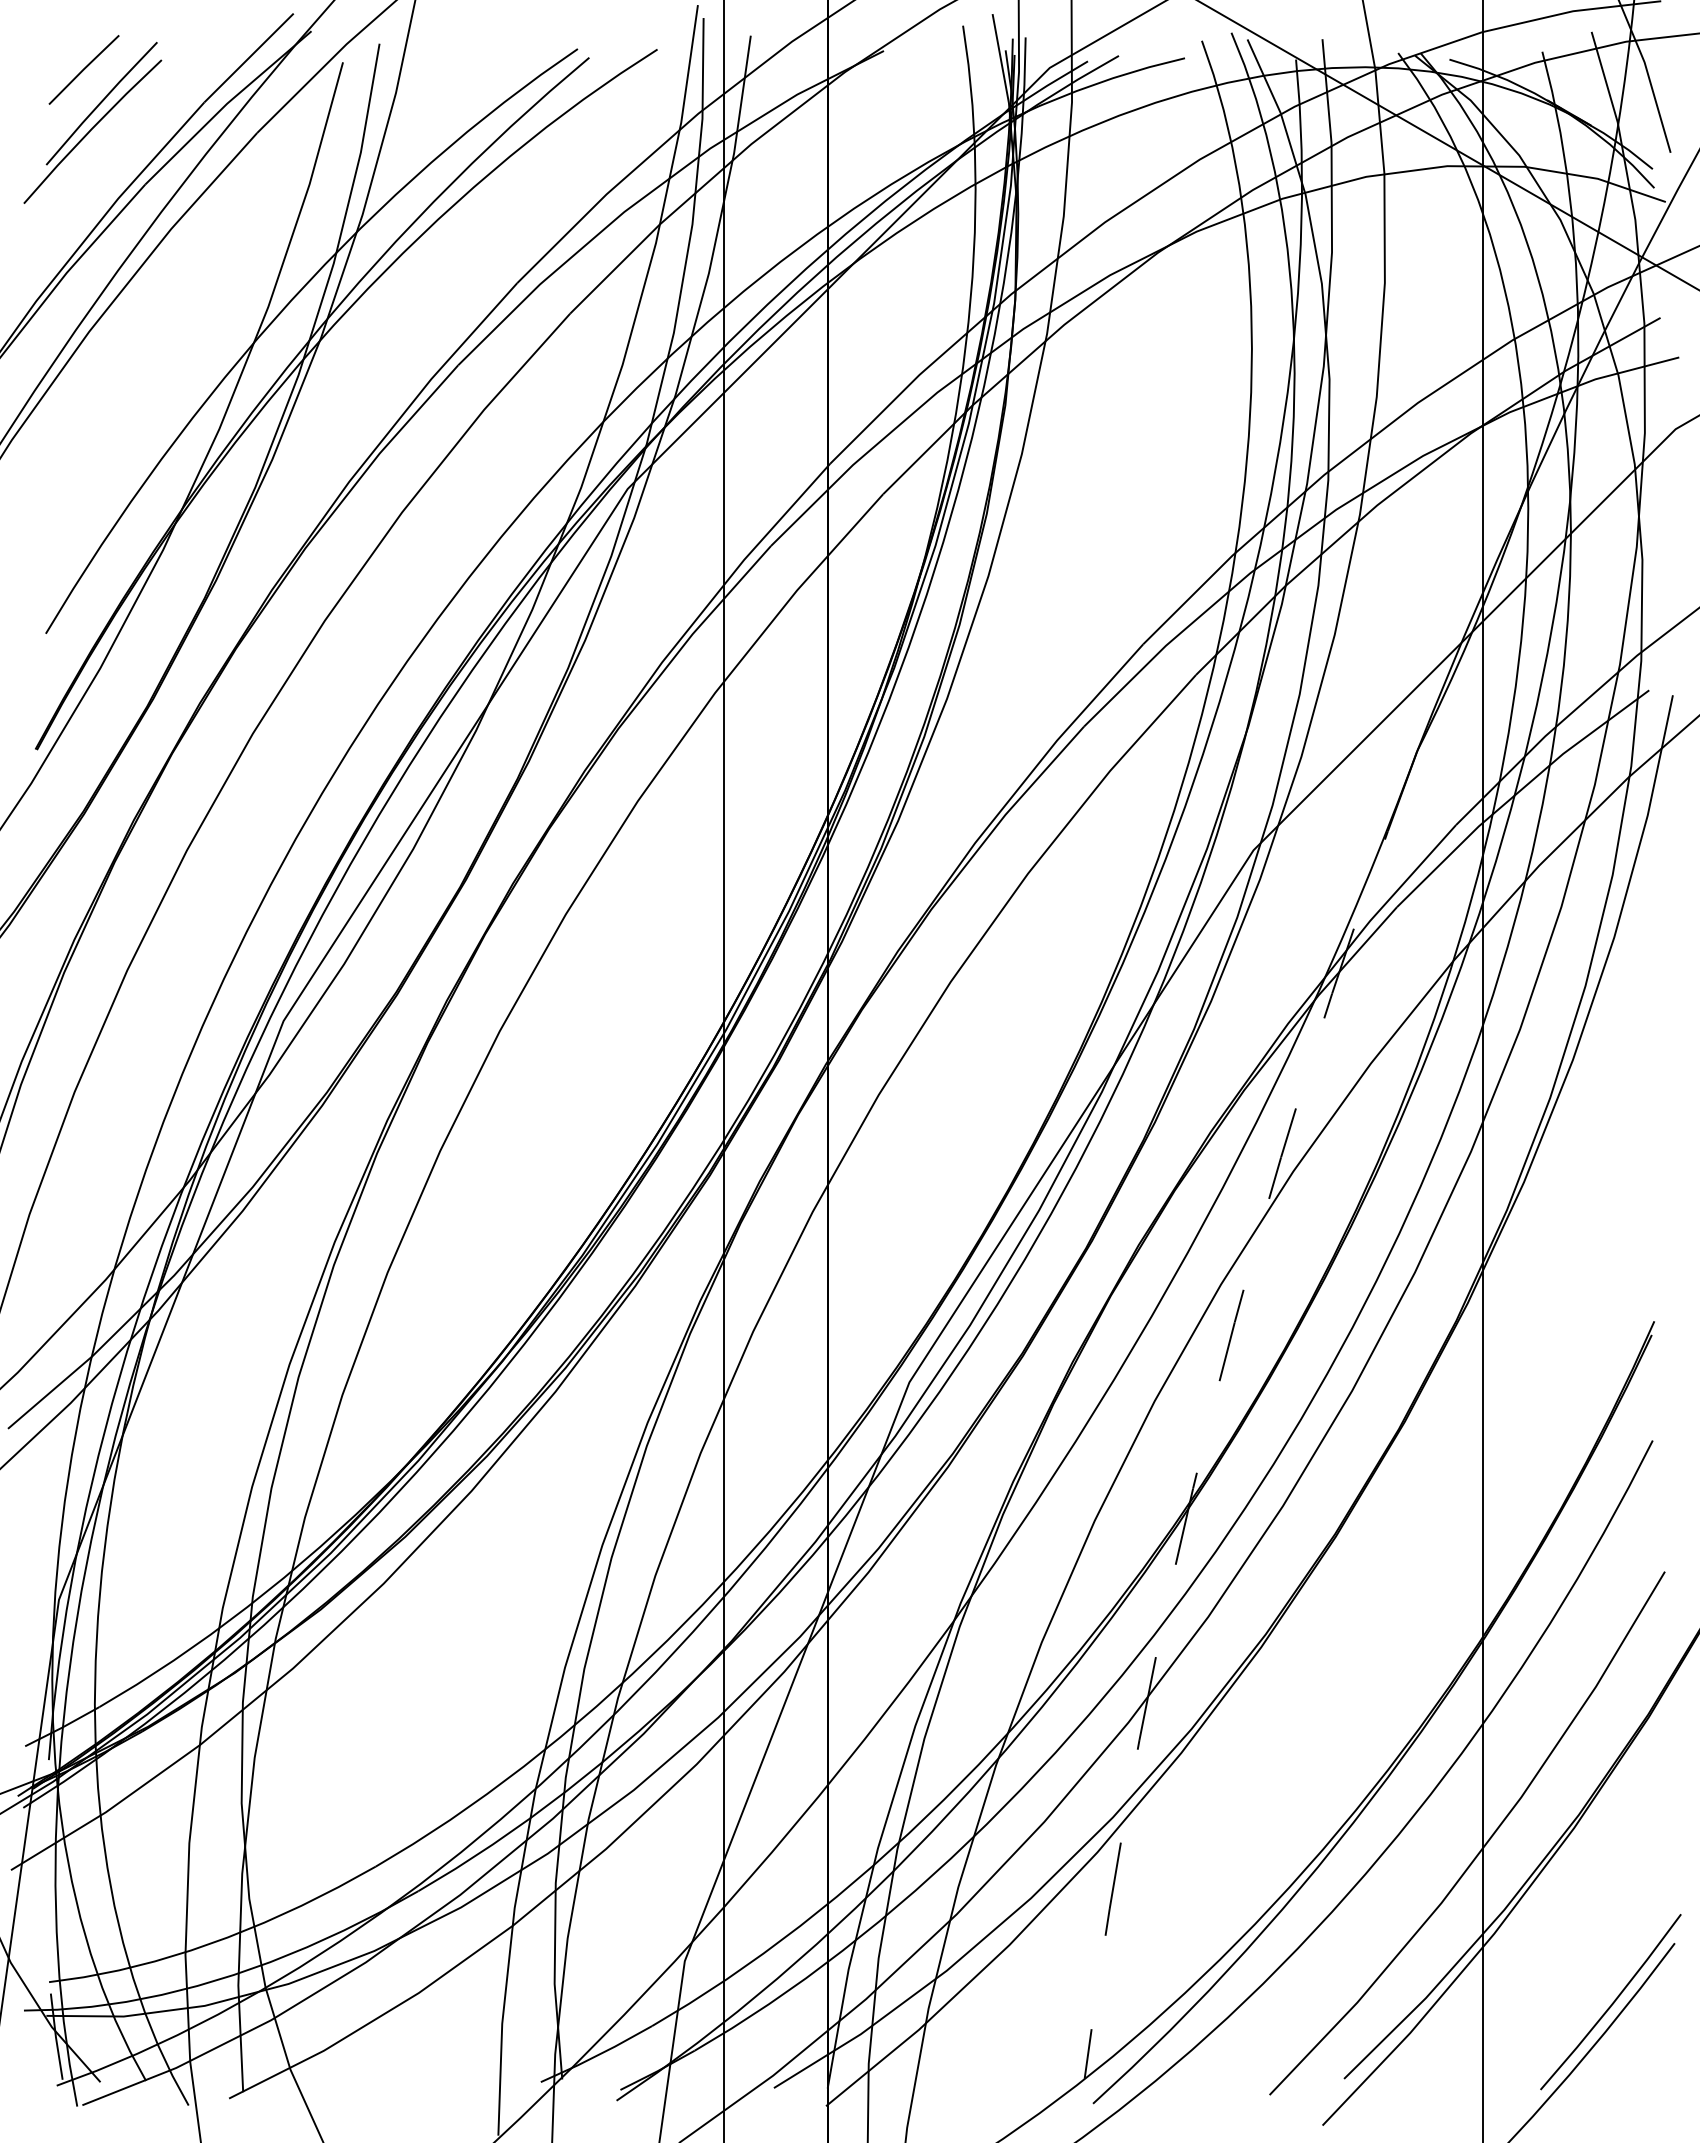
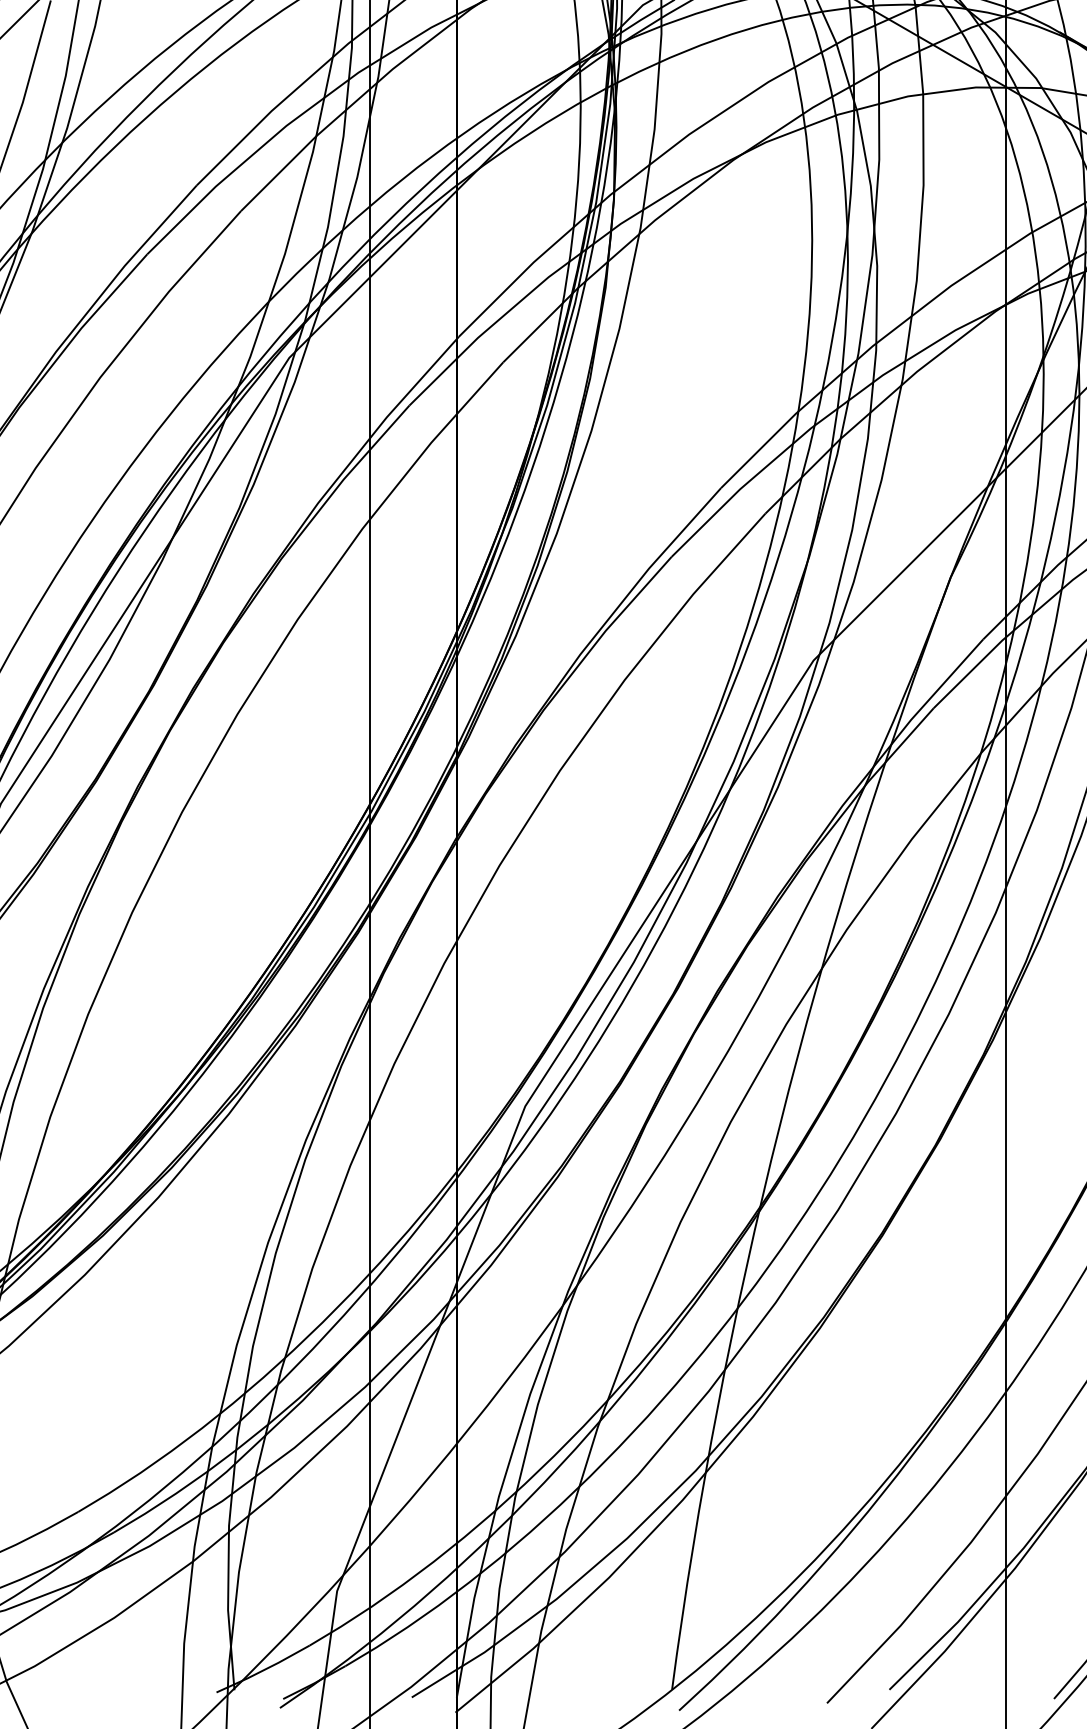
arc: (1213, 1405) -> (780, 1125), dashed -> solid

